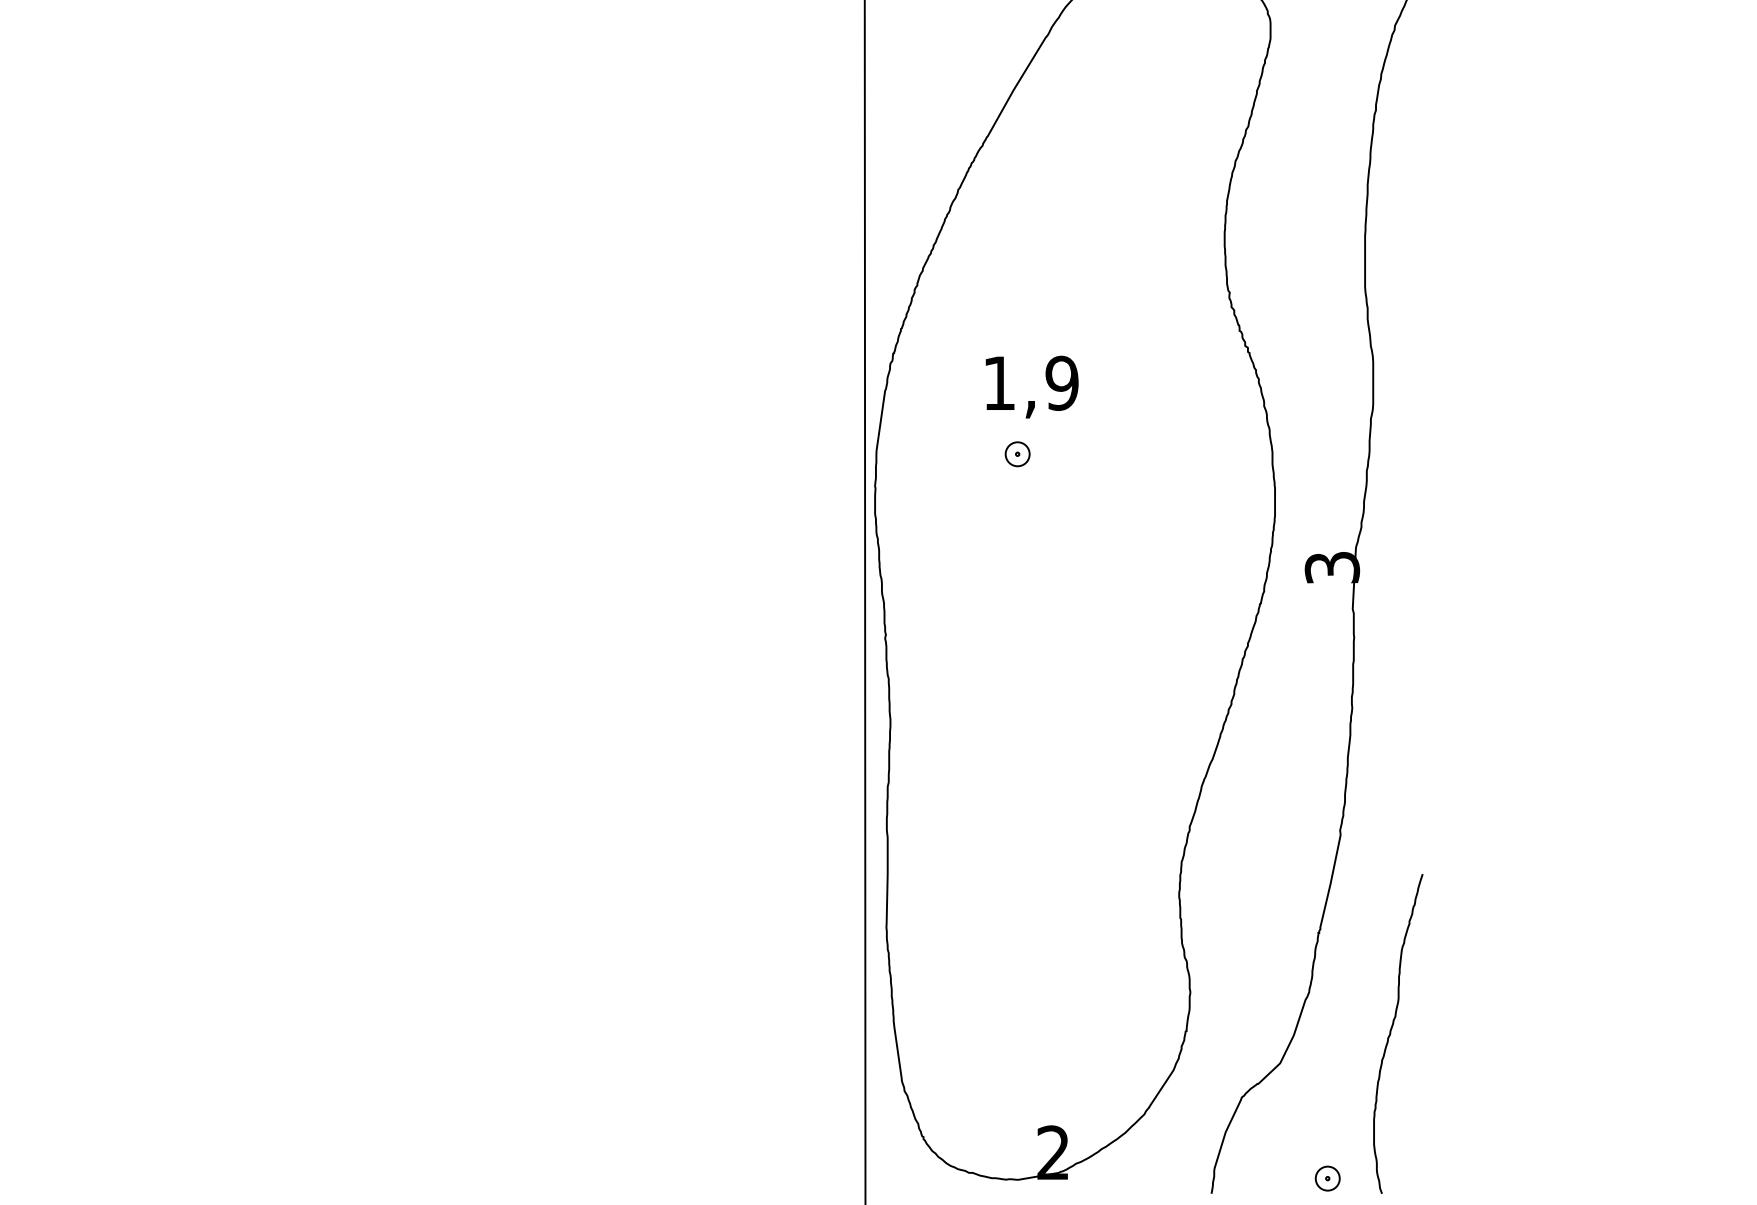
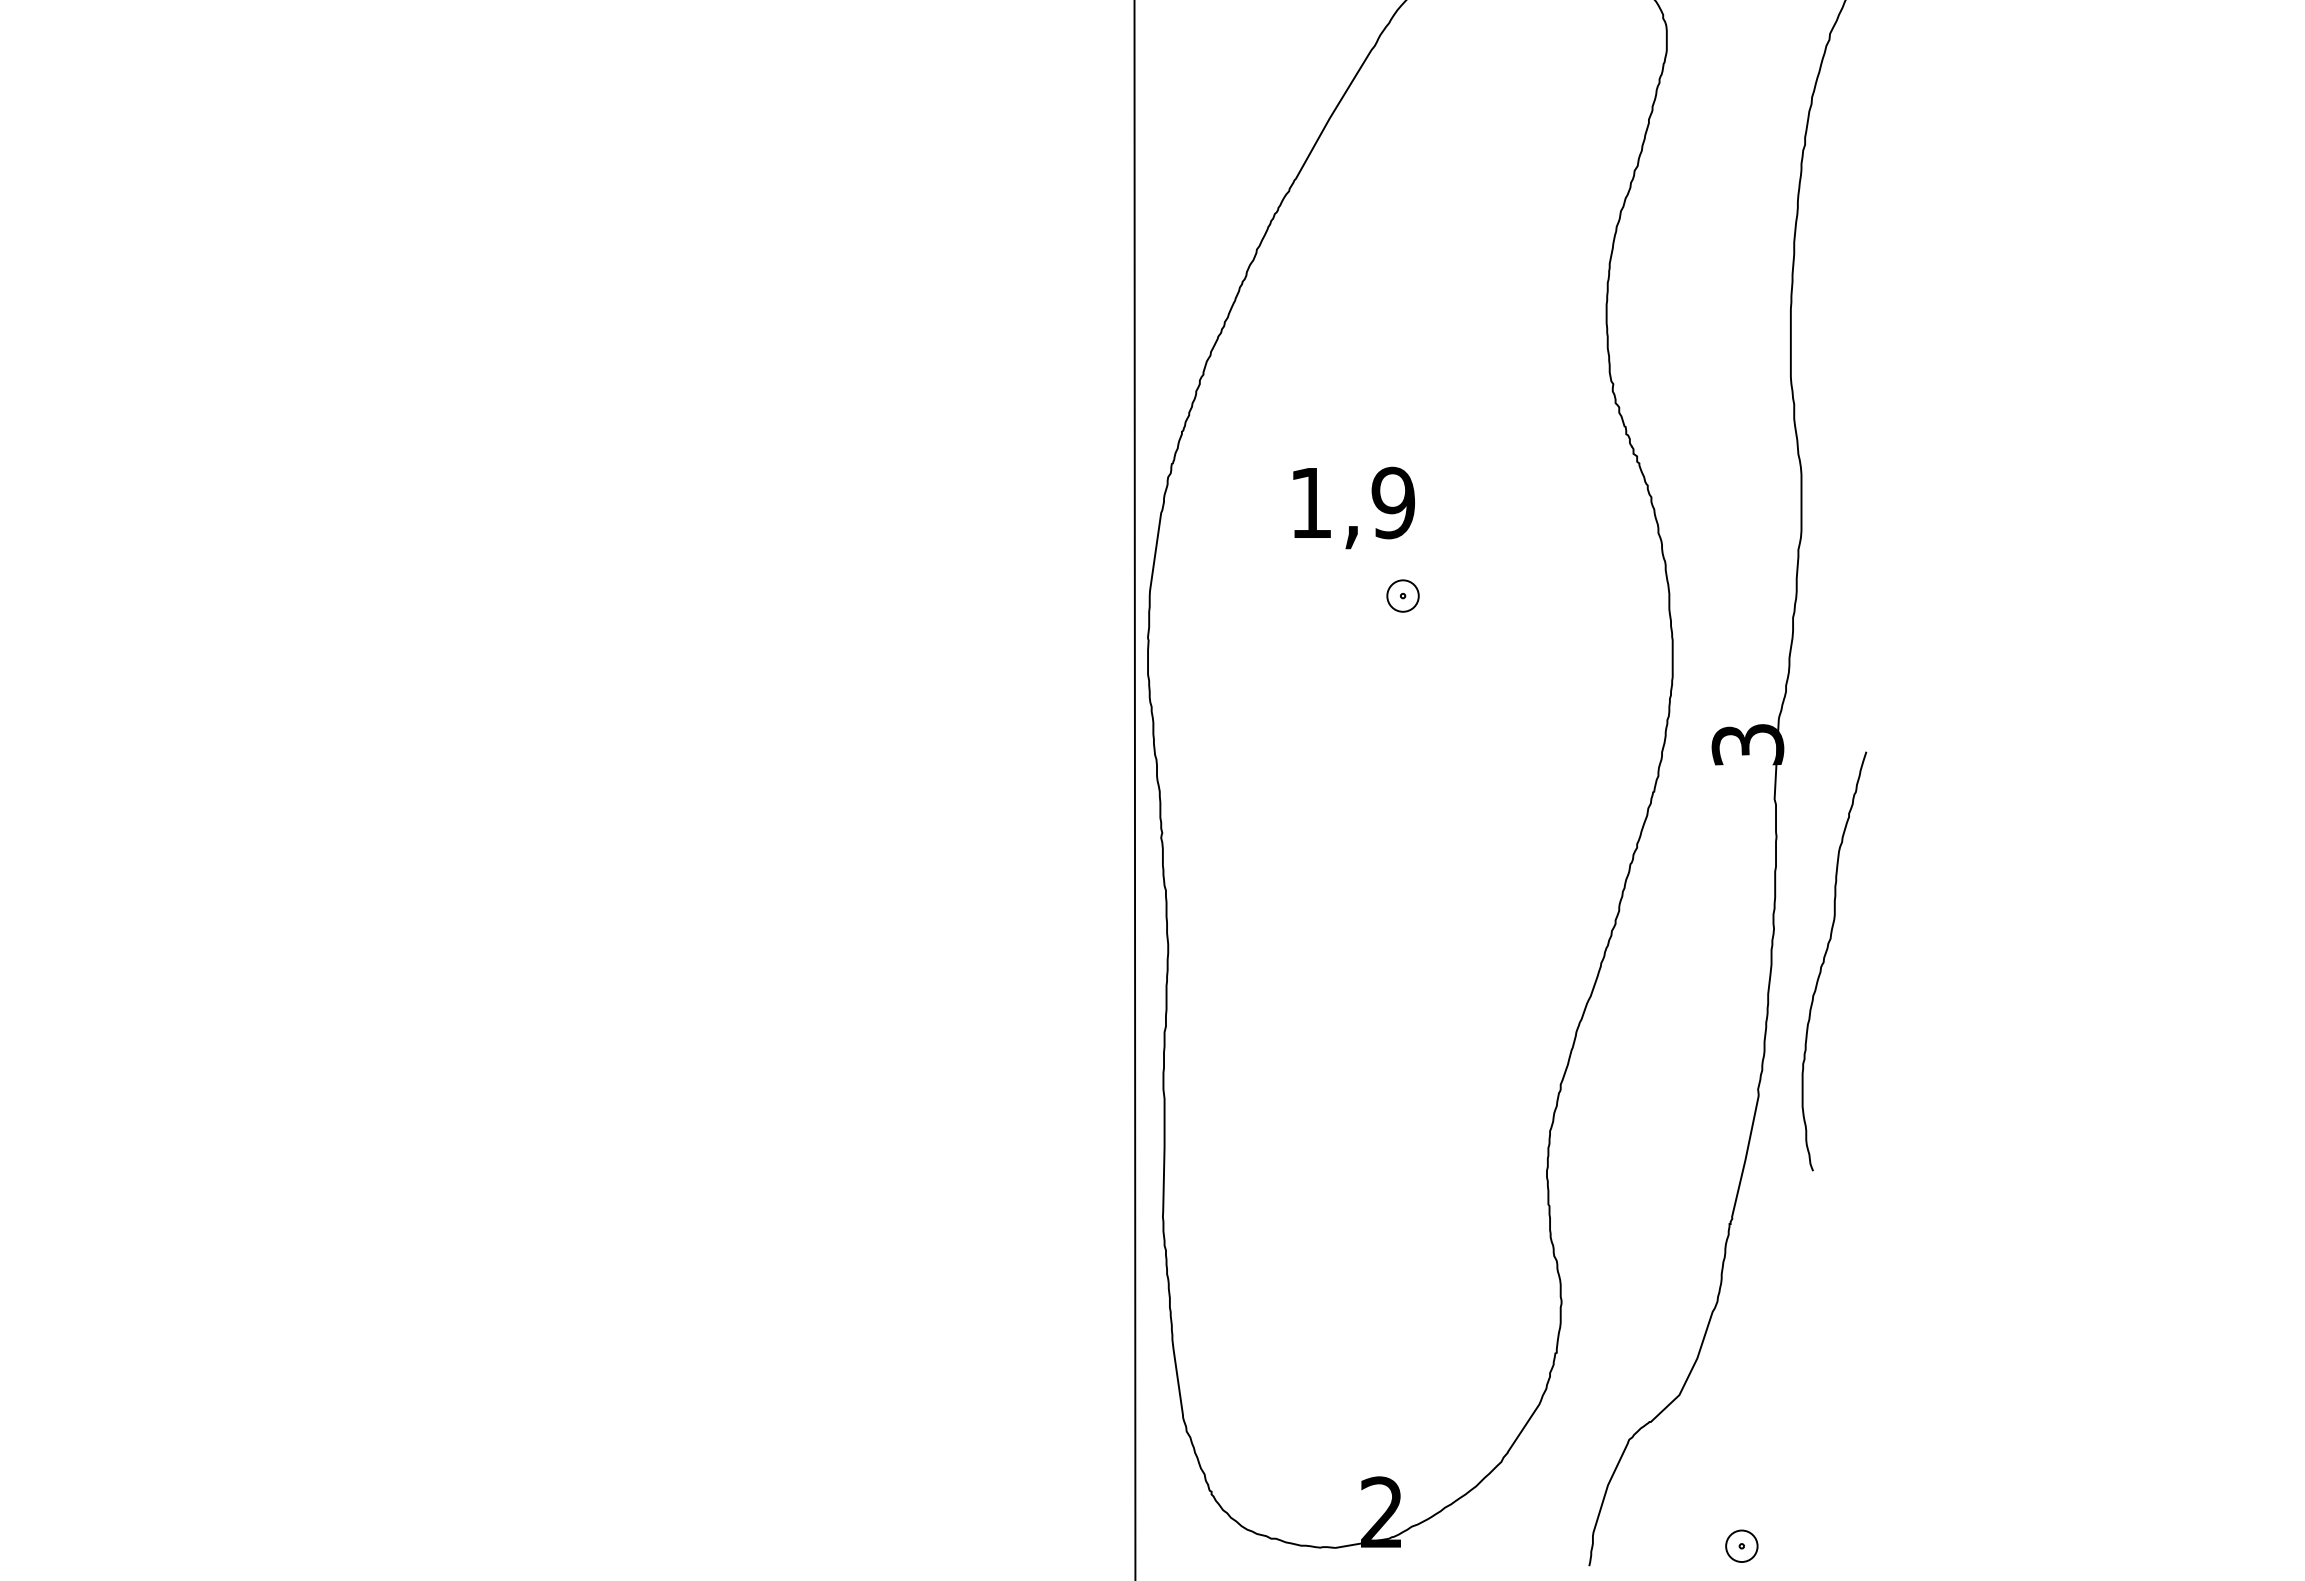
part: (1017, 453) -> (1402, 595), moved
curve: (1391, 1030) -> (1825, 957), moved

